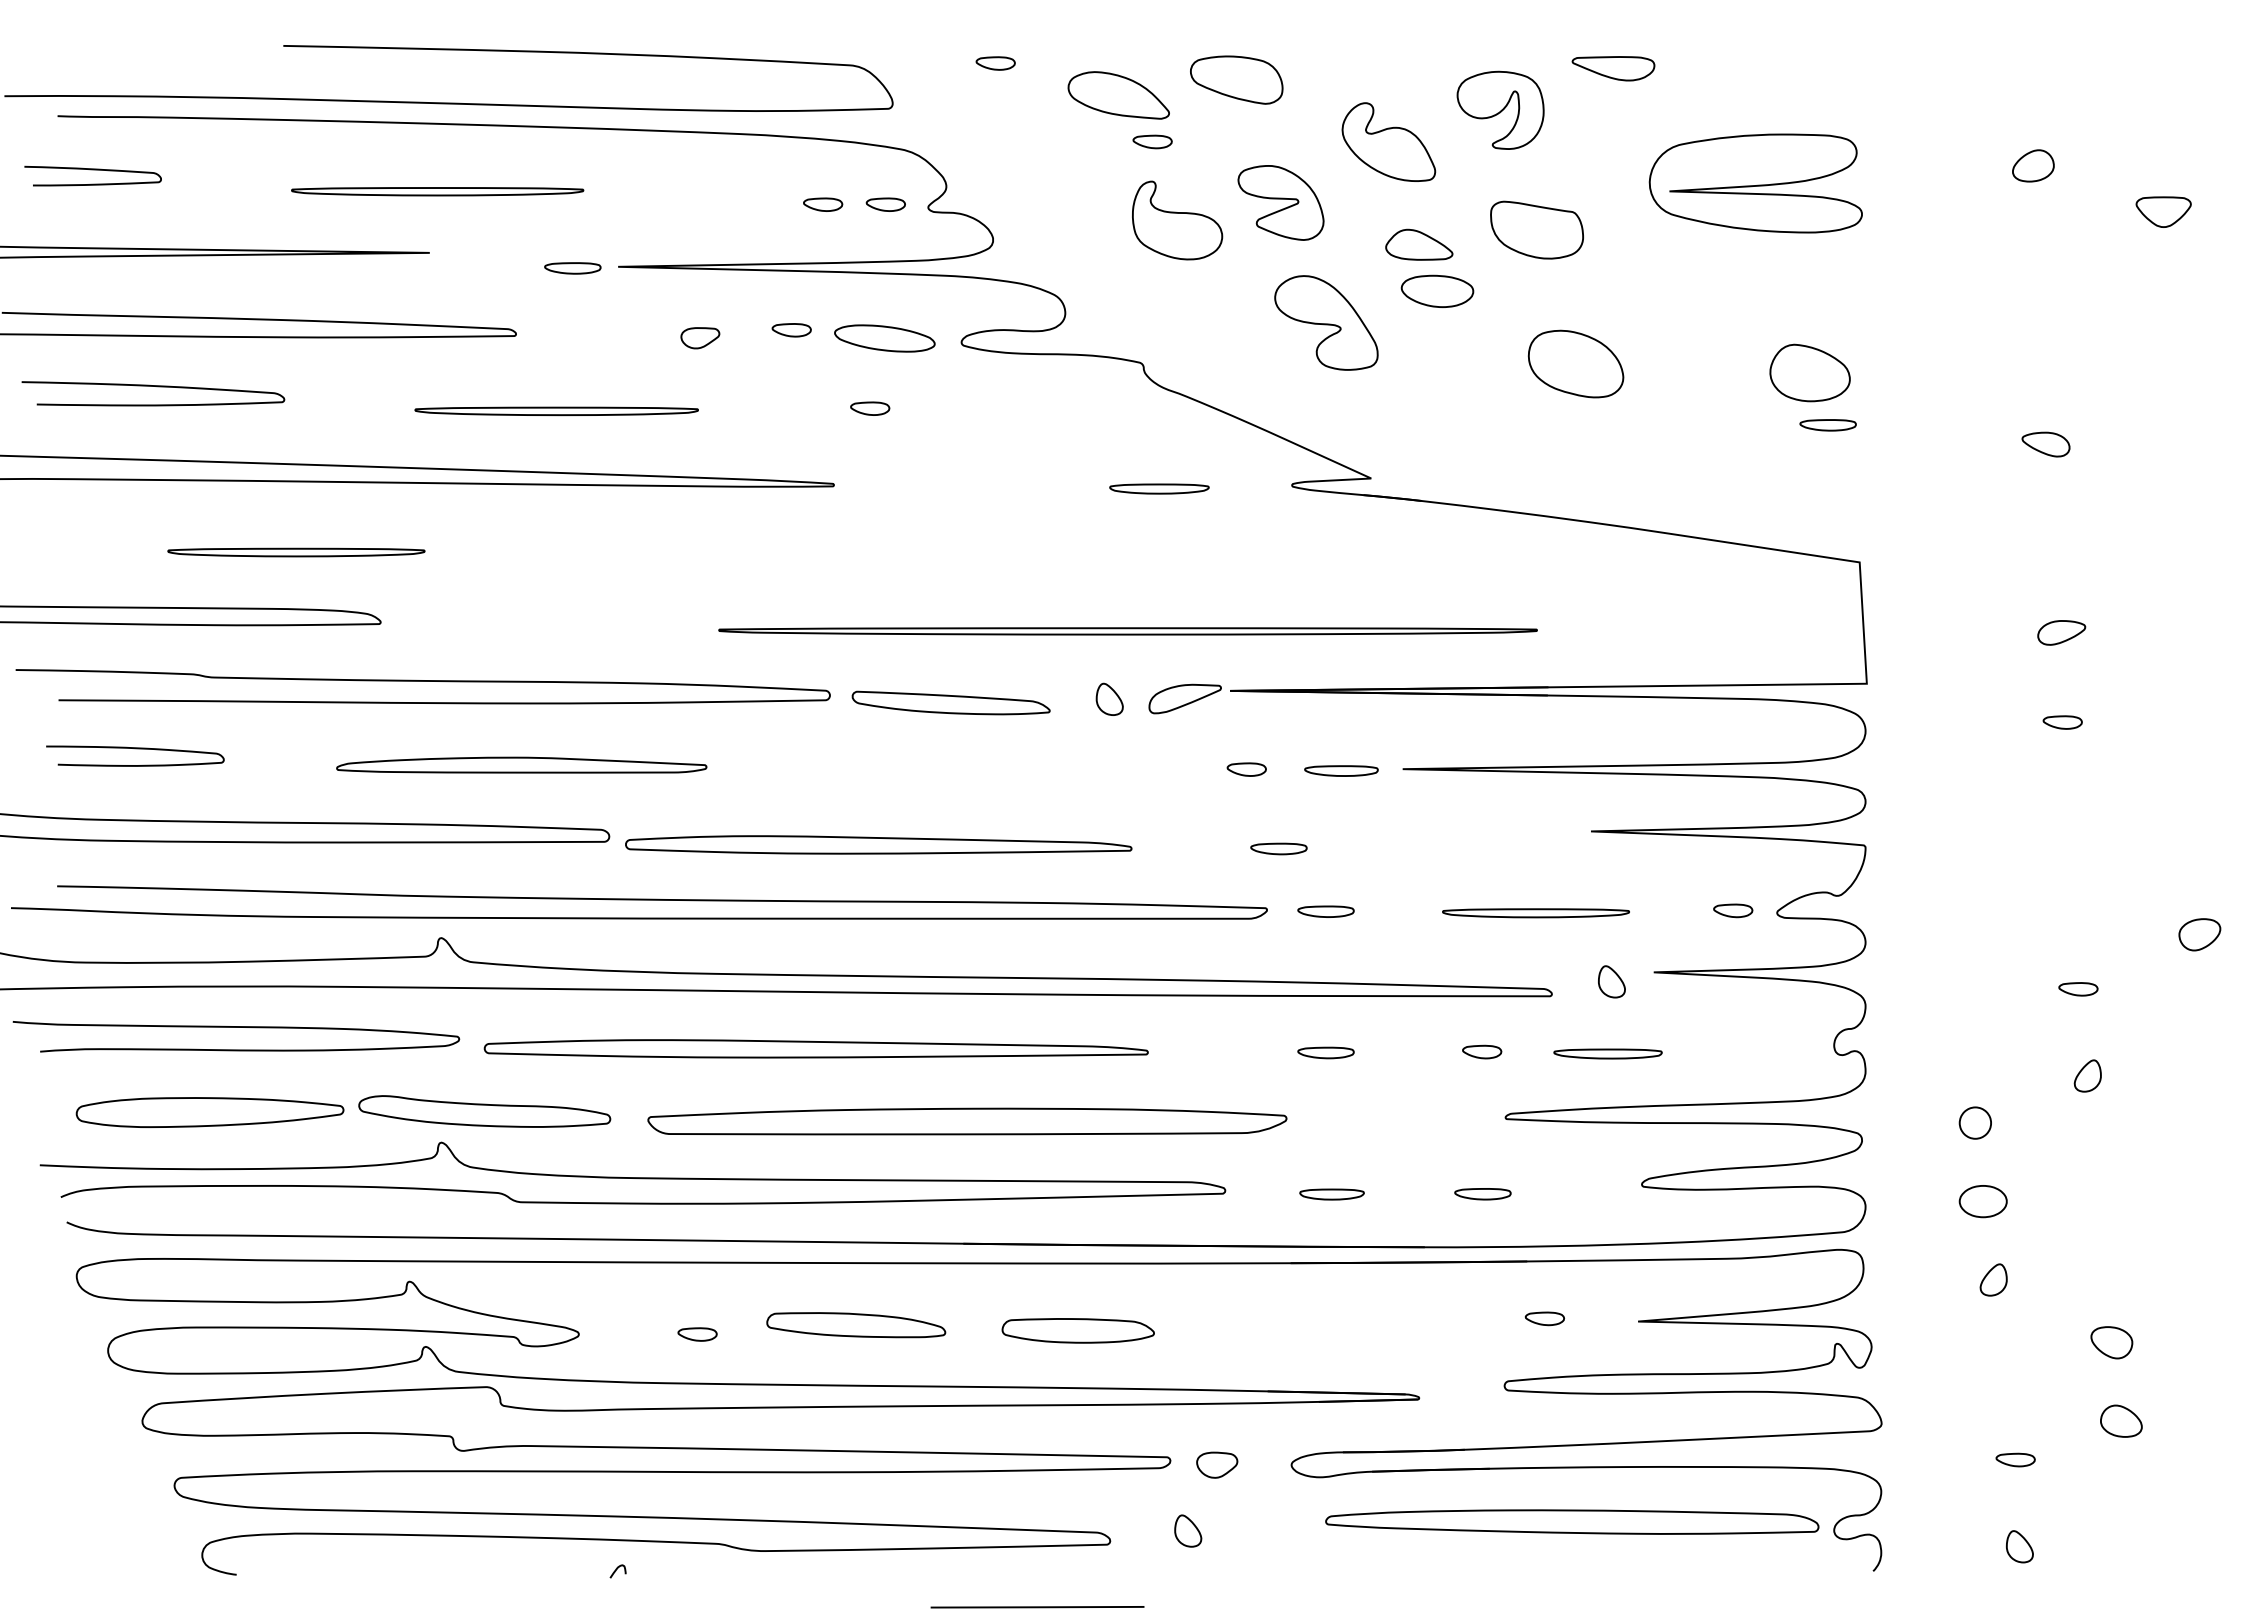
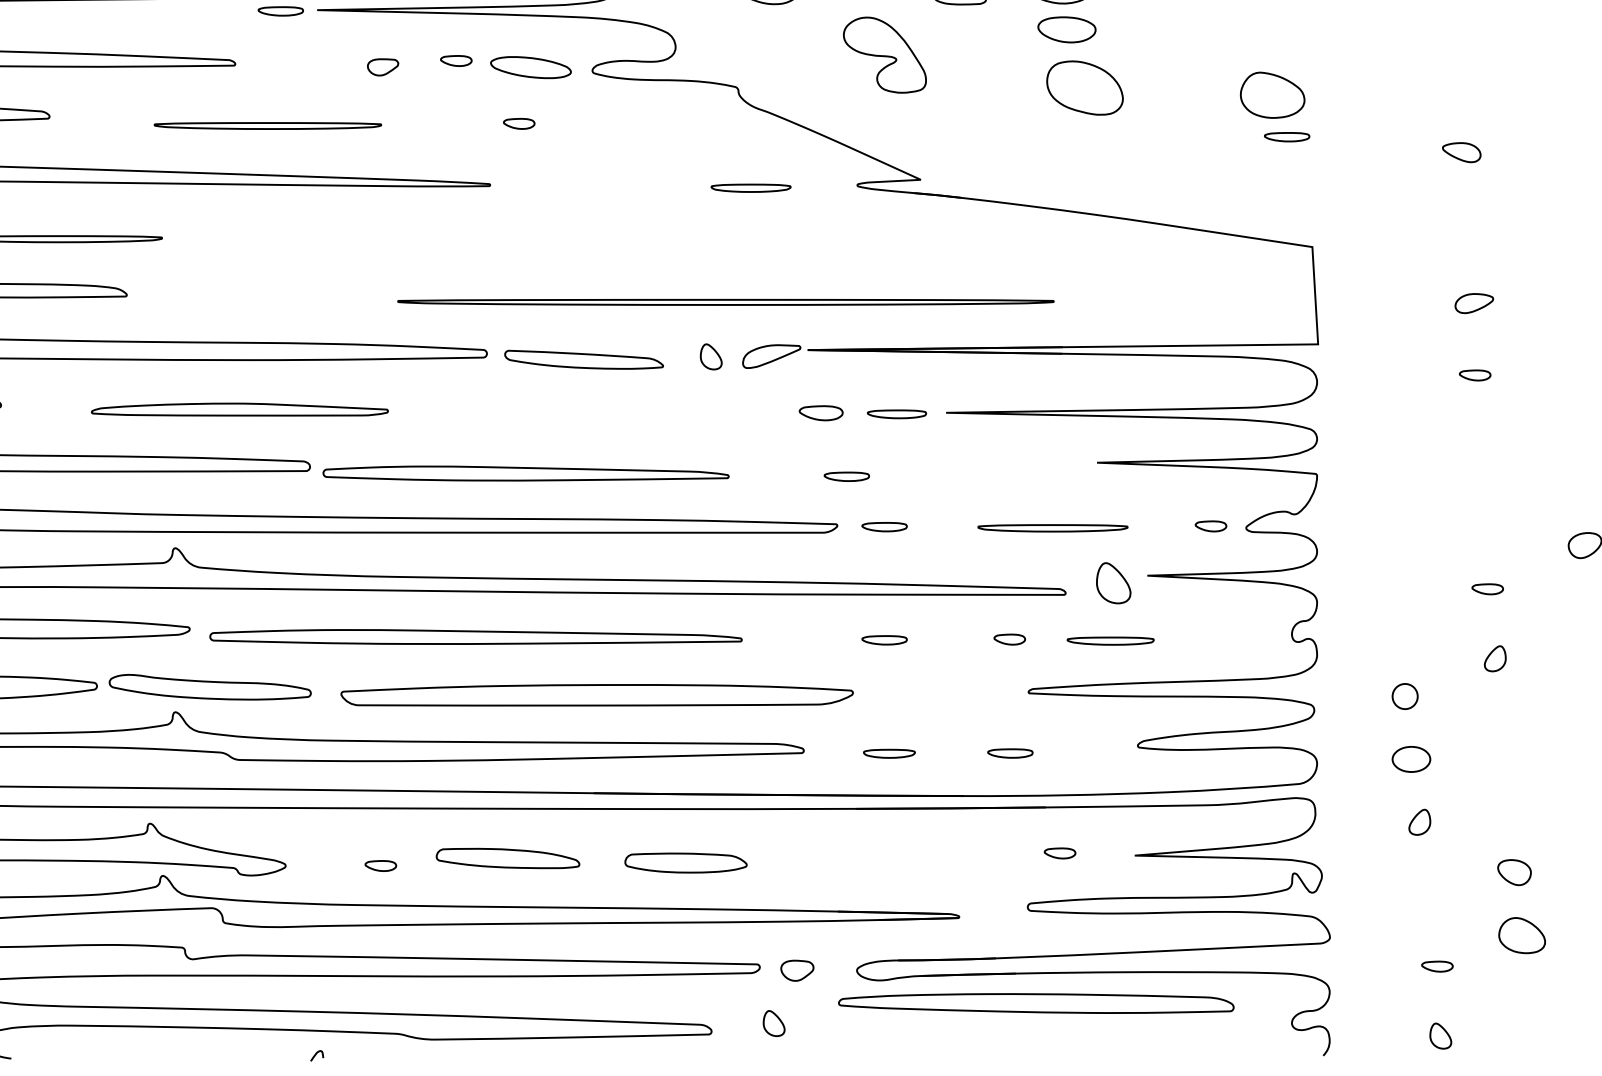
part: (1437, 290) -> (1066, 29), moved
part: (1246, 769) -> (820, 413), size x1.4
part: (1611, 981) -> (1113, 583), size x1.6
part: (2121, 1420) -> (1522, 934), size x1.4
part: (1572, 1521) -> (1036, 1003), moved

